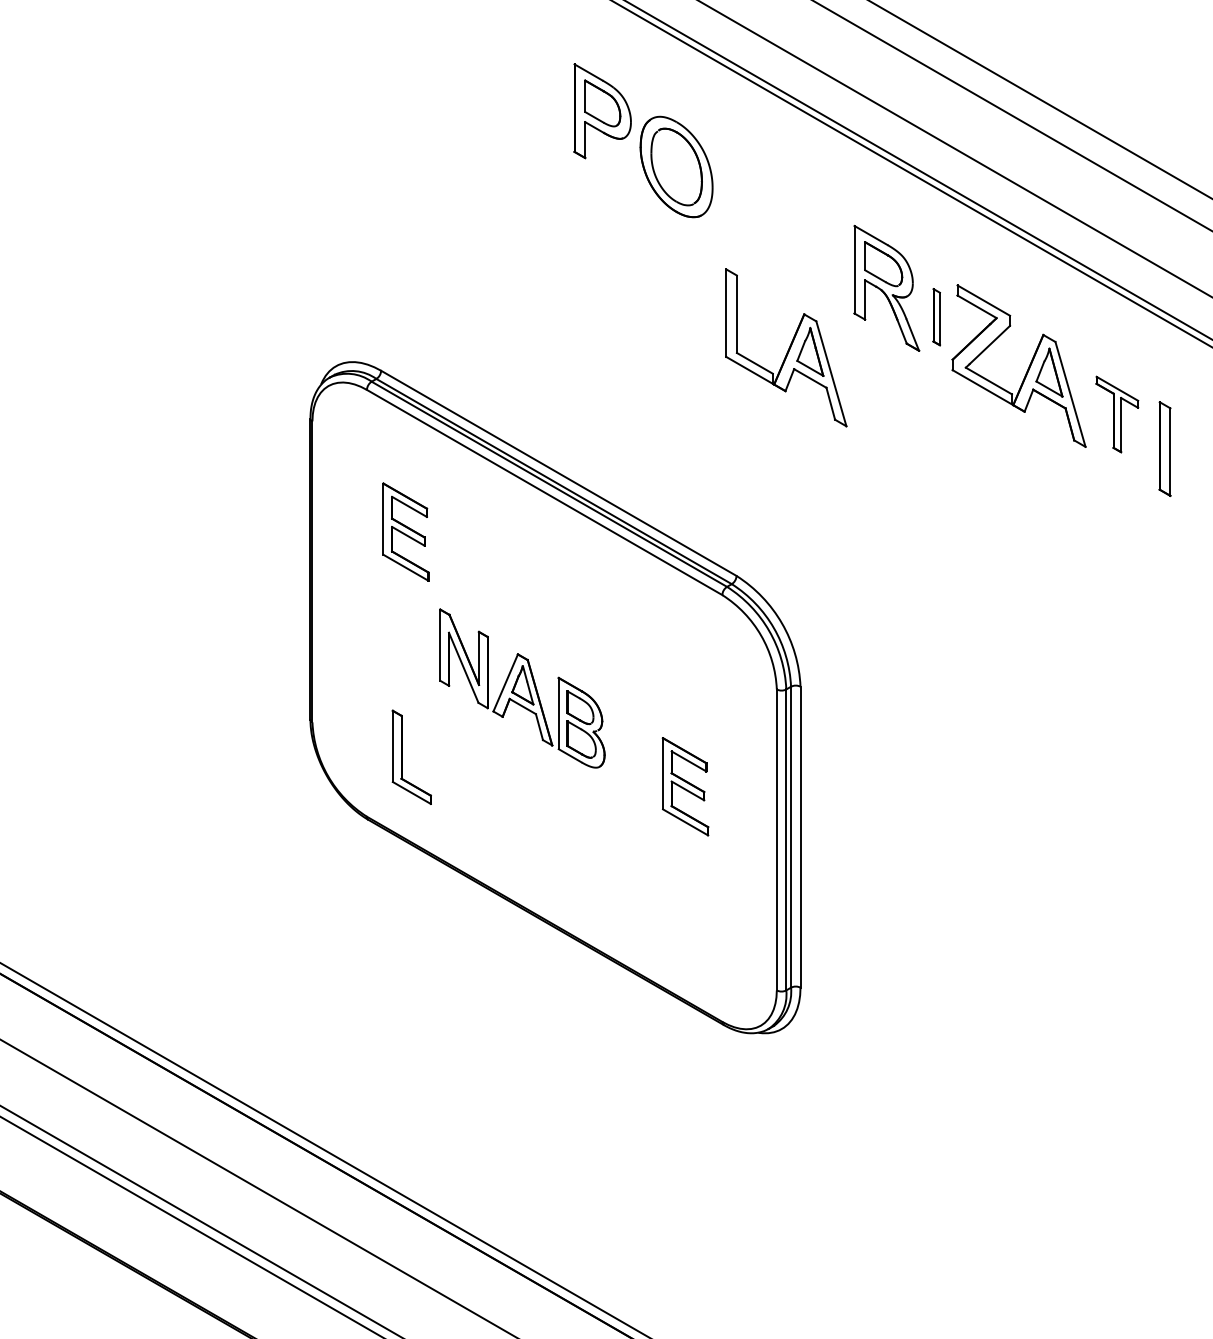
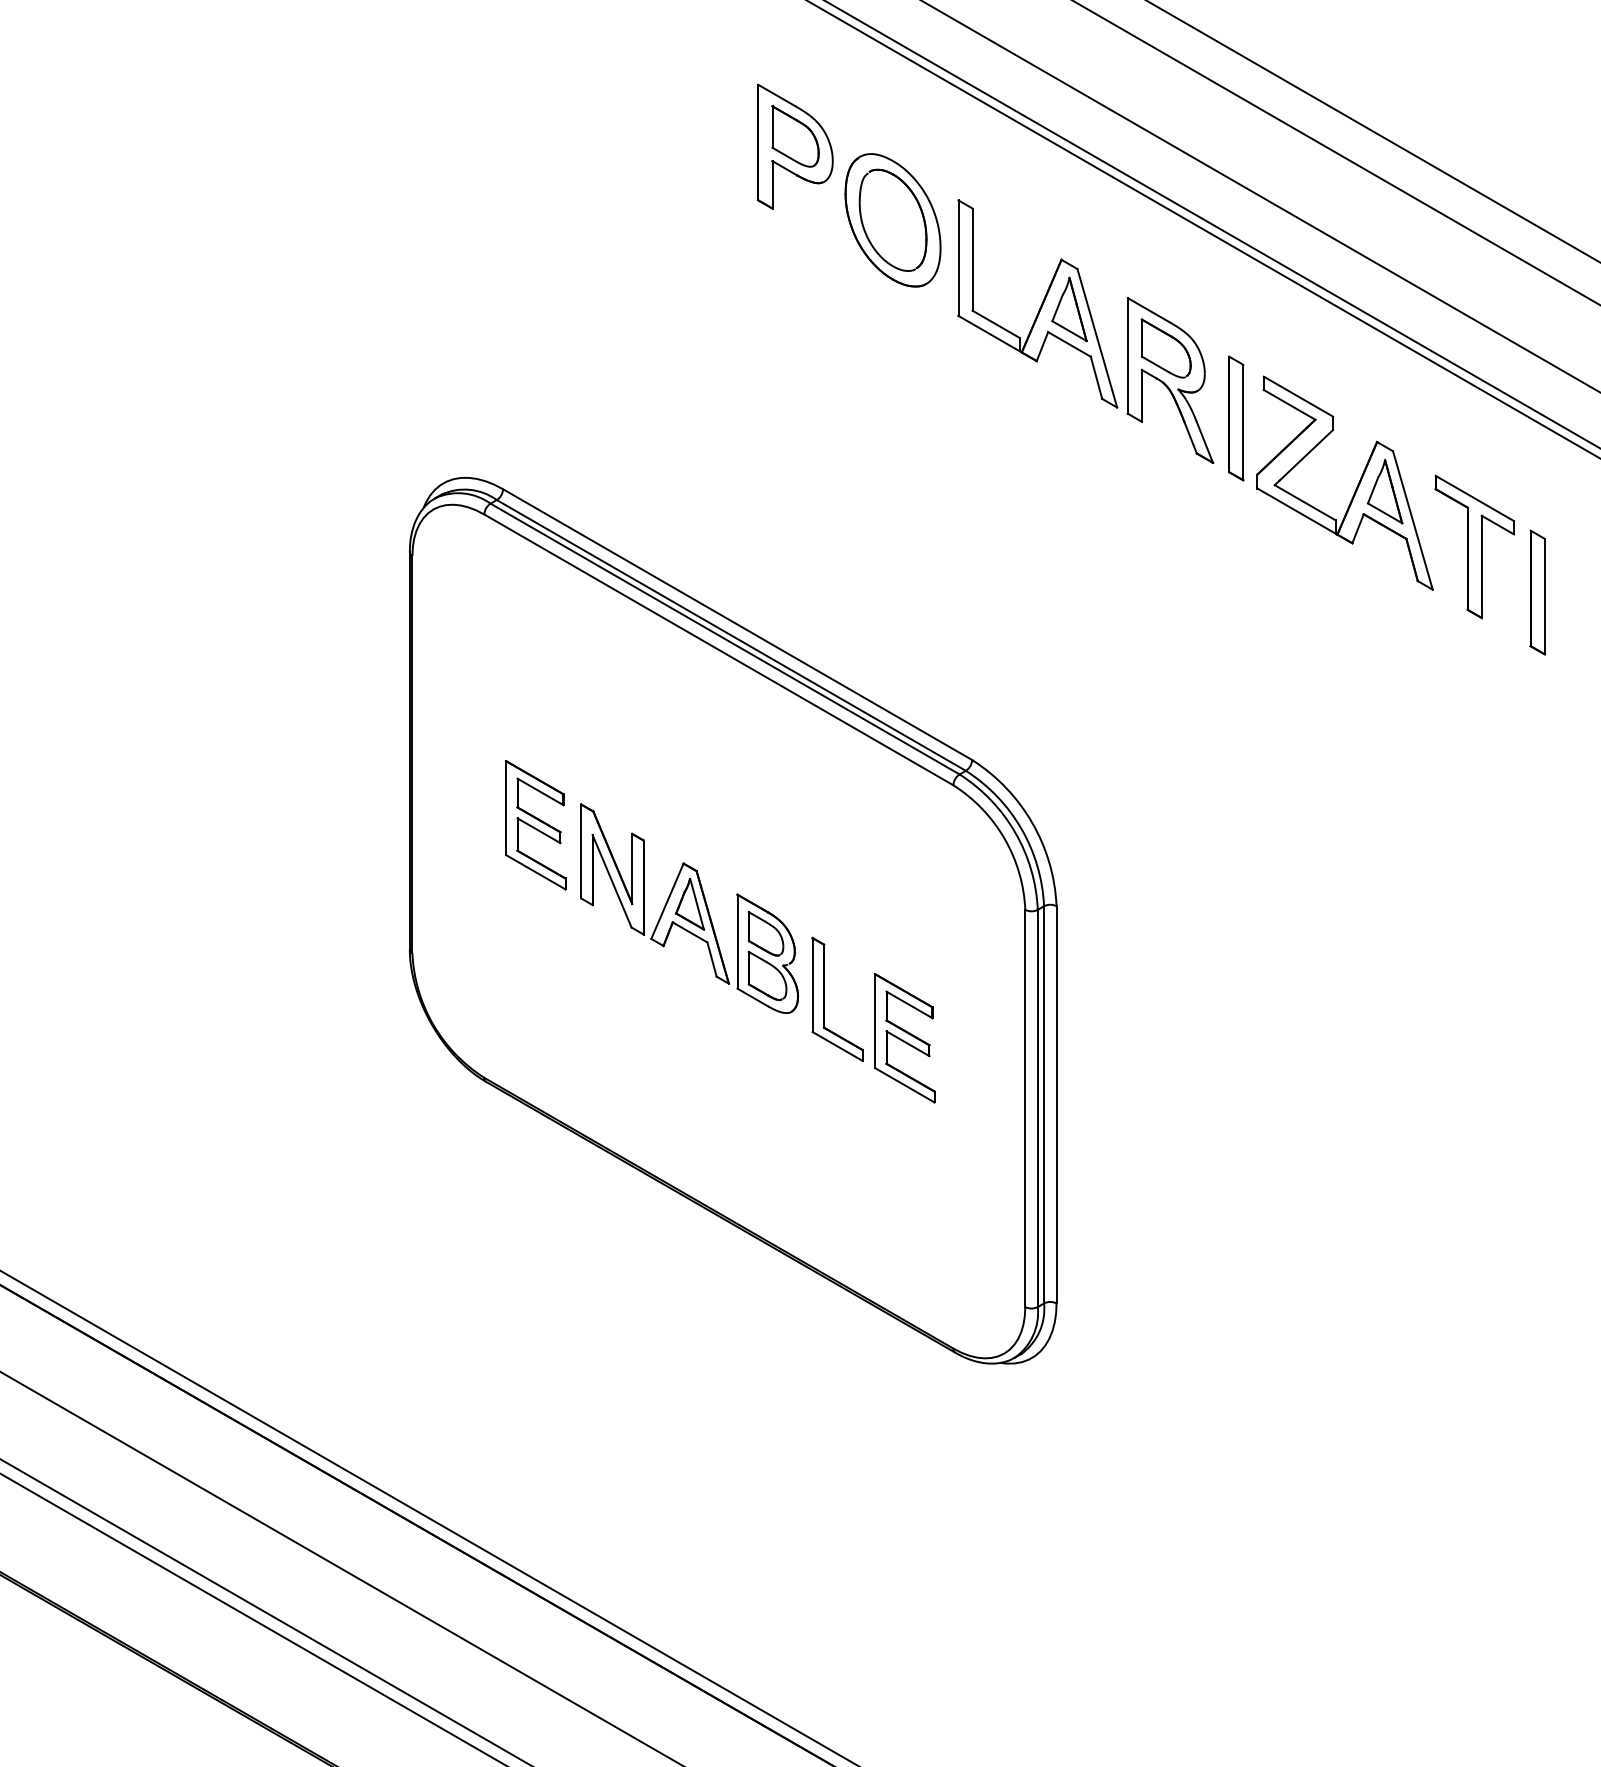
part: (936, 317) -> (1236, 418), size x1.67
part: (786, 347) -> (1037, 303), moved
part: (1117, 414) -> (1474, 546), size x1.43
part: (405, 532) -> (535, 825), moved
part: (401, 756) -> (824, 998), moved

